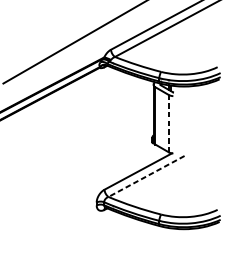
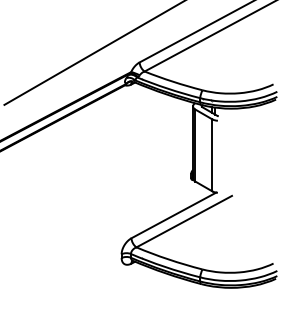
line: (169, 123) -> (212, 155), dashed -> solid
line: (145, 176) -> (183, 221), dashed -> solid

